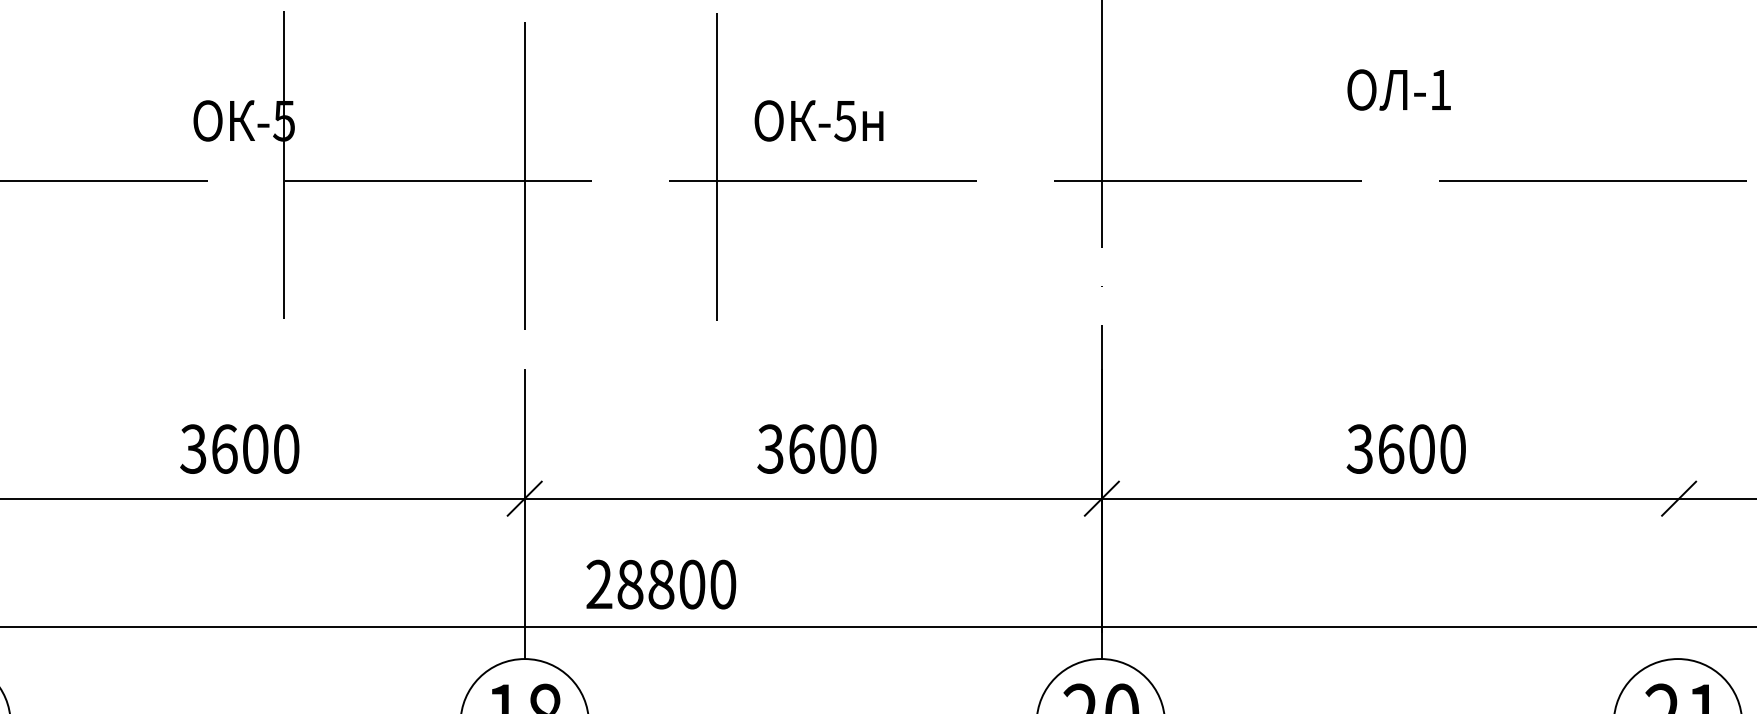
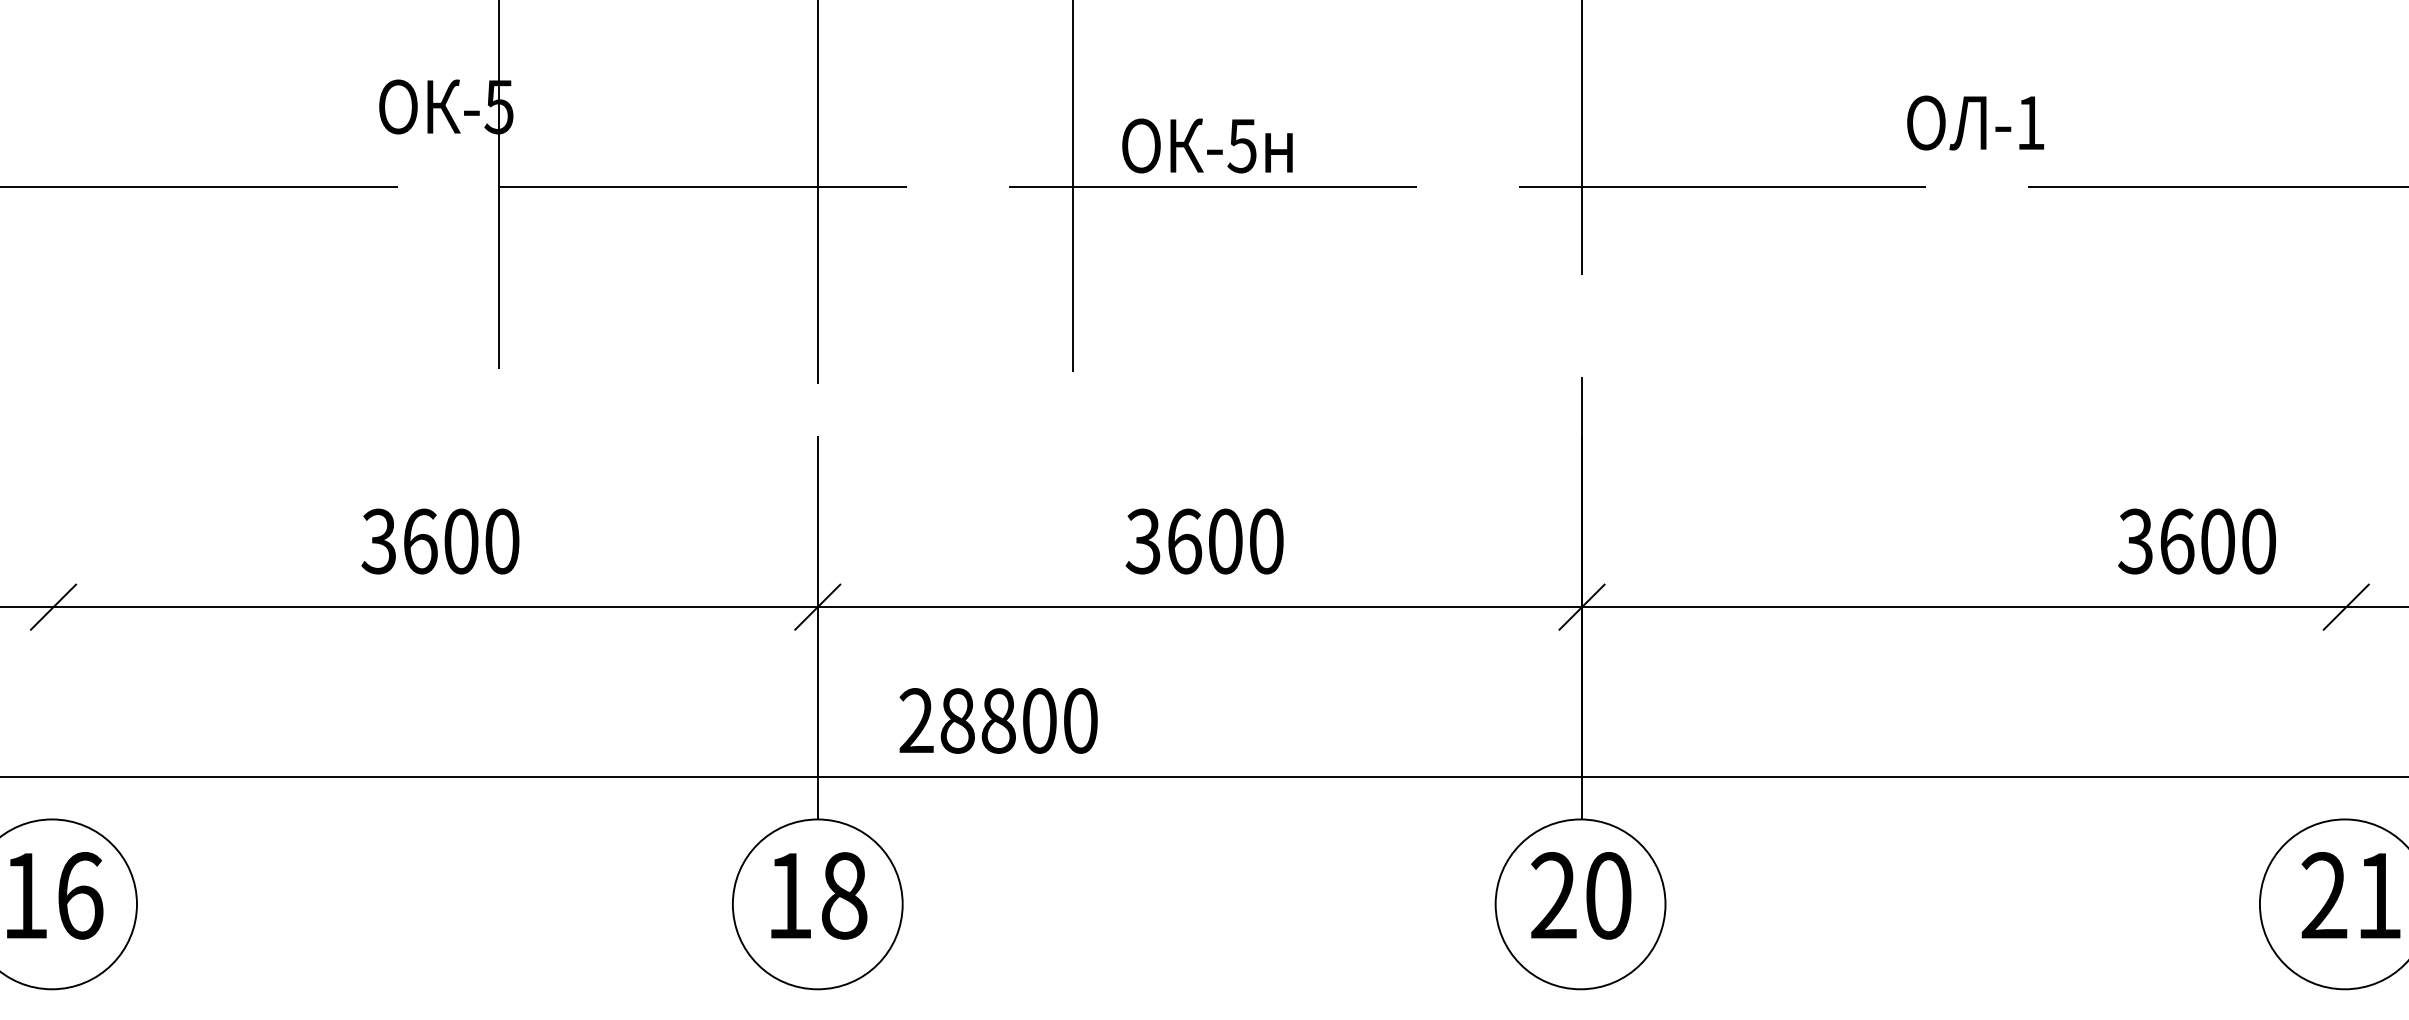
text: (1399, 89) -> (1975, 122), moved
text: (819, 120) -> (1207, 145), moved
text: (1405, 449) -> (2196, 541), moved

